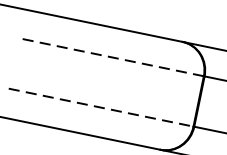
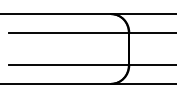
line: (112, 57) -> (69, 32), dashed -> solid
line: (101, 108) -> (69, 65), dashed -> solid

